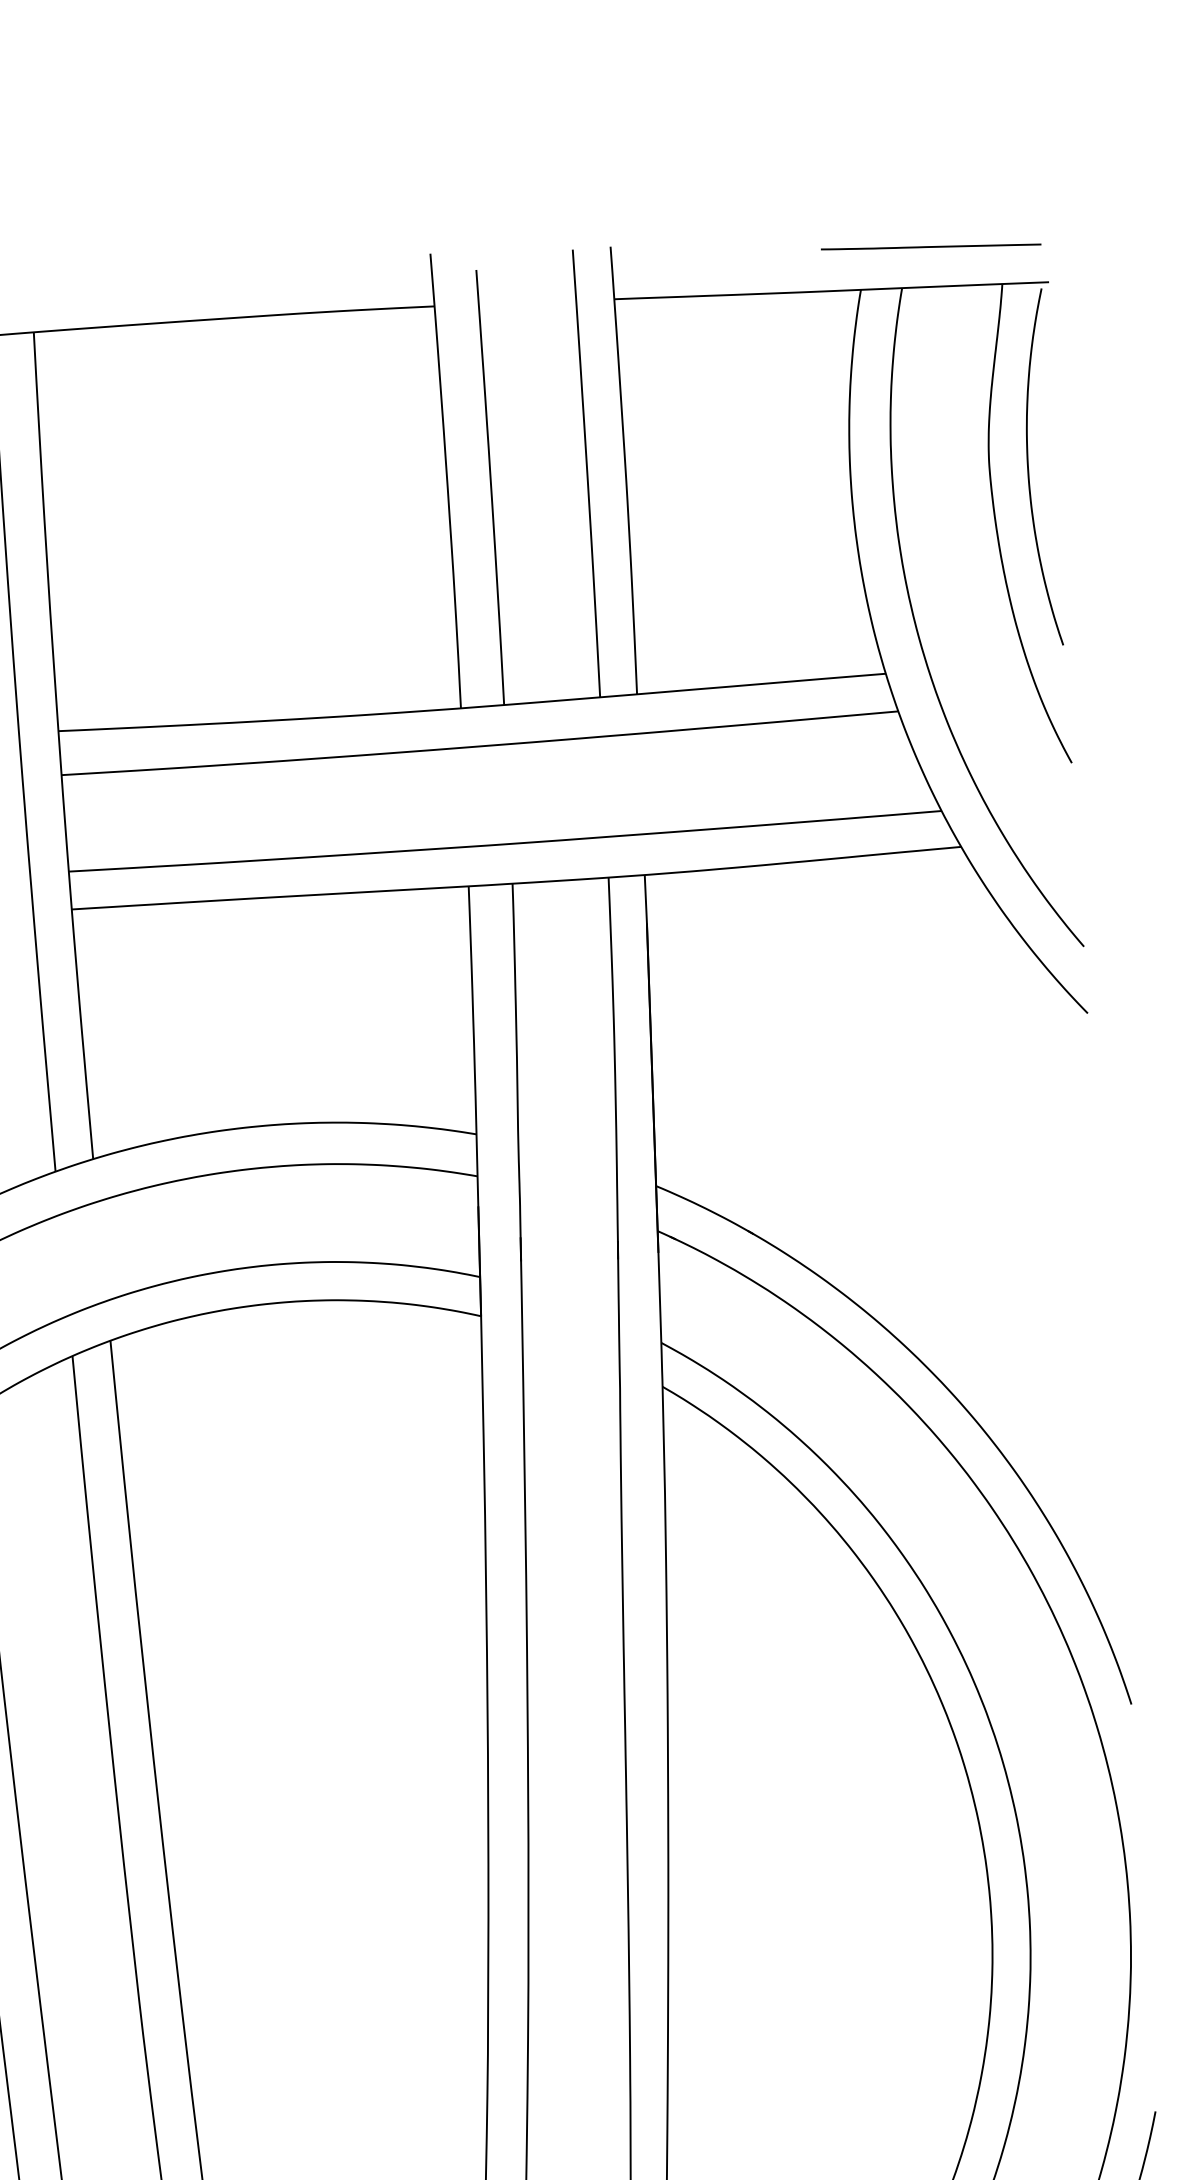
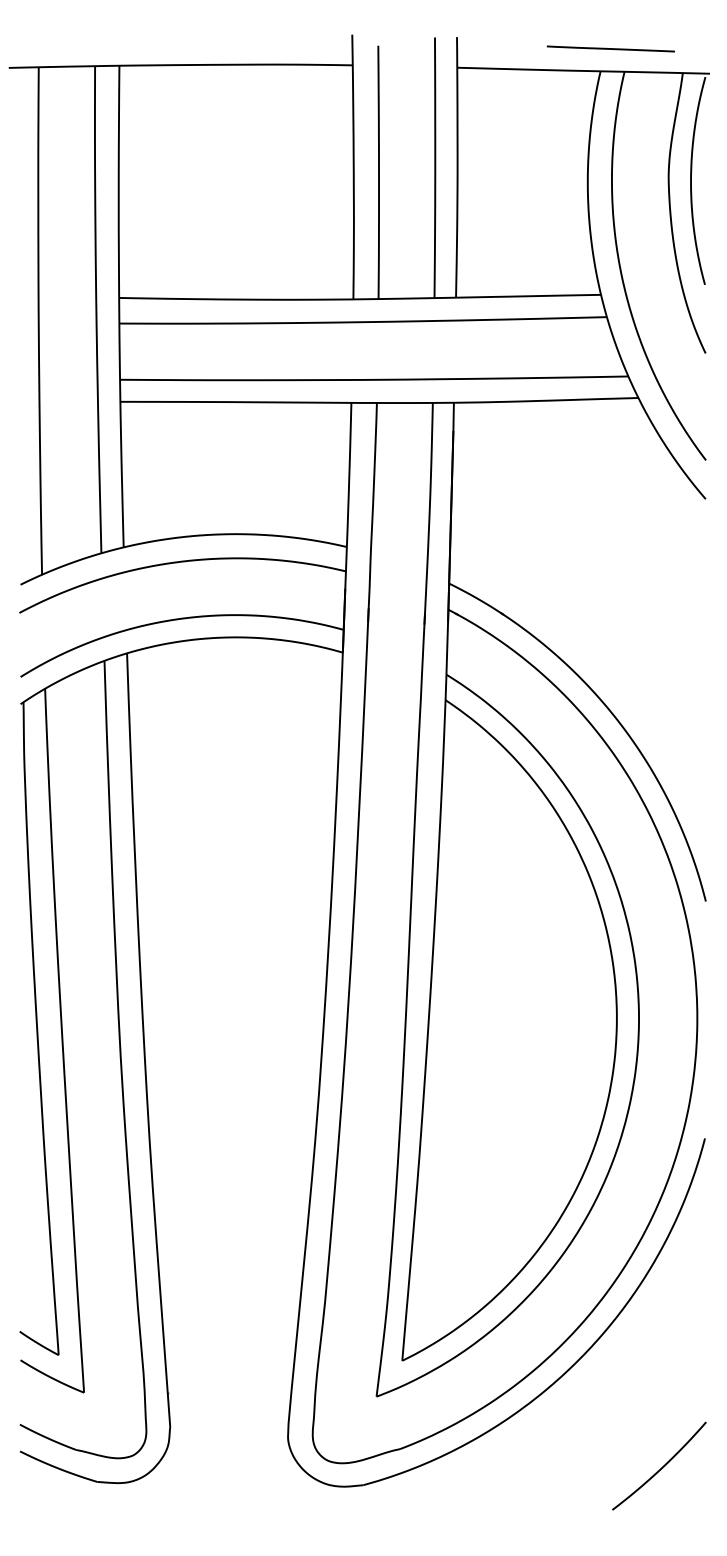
line: (930, 246) -> (610, 48), moved

